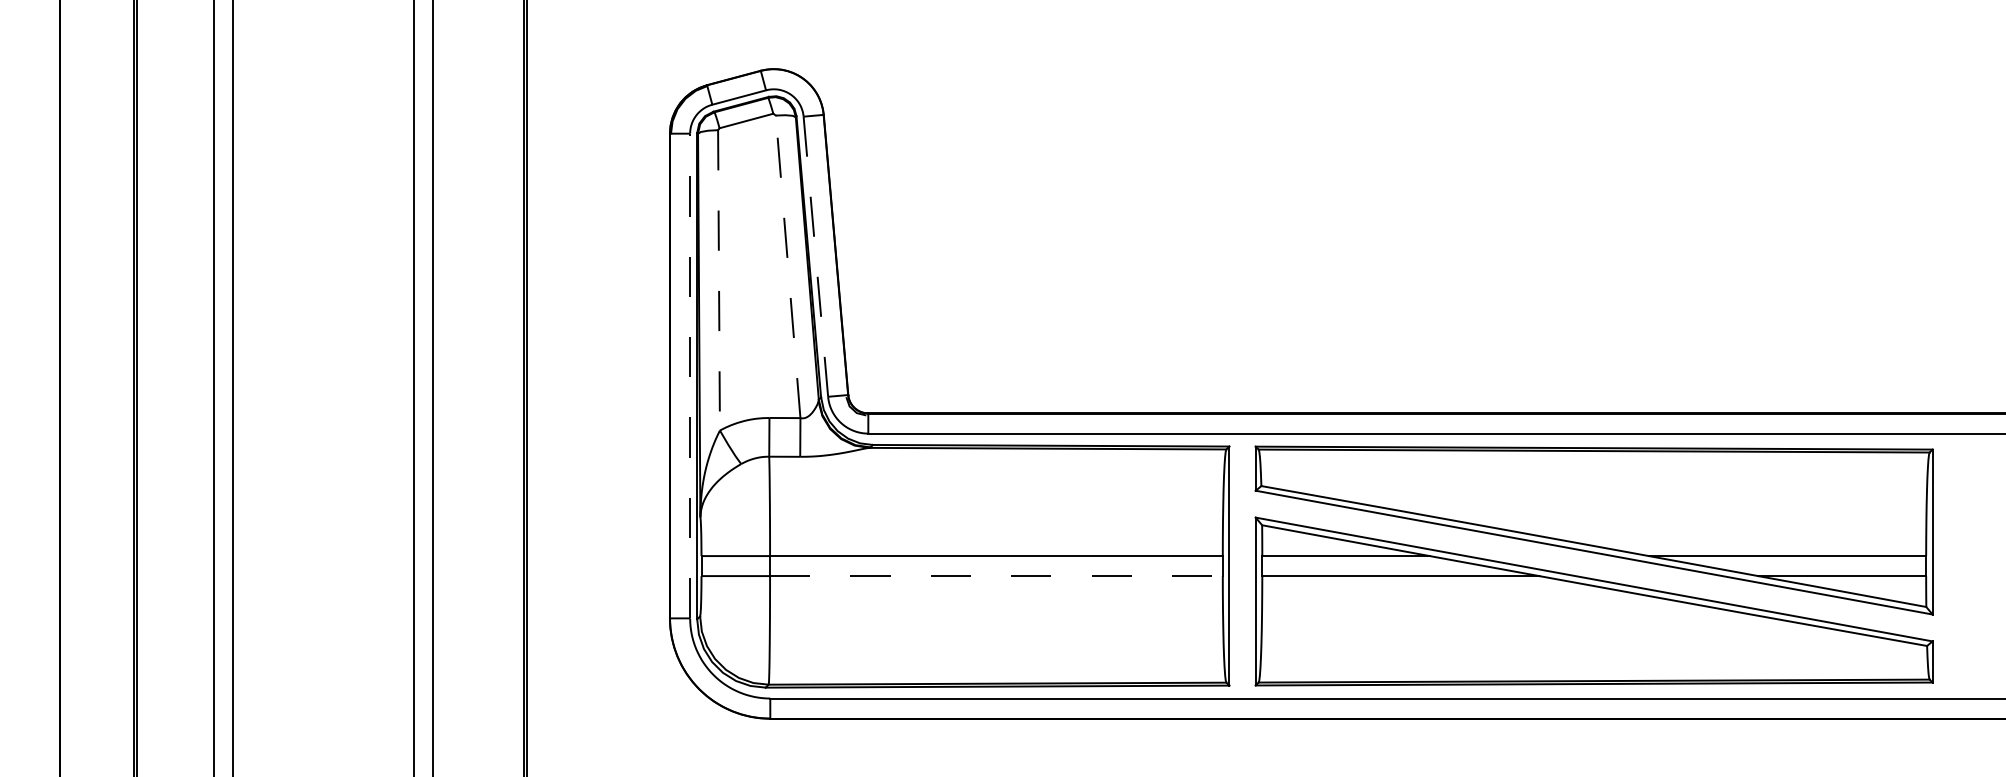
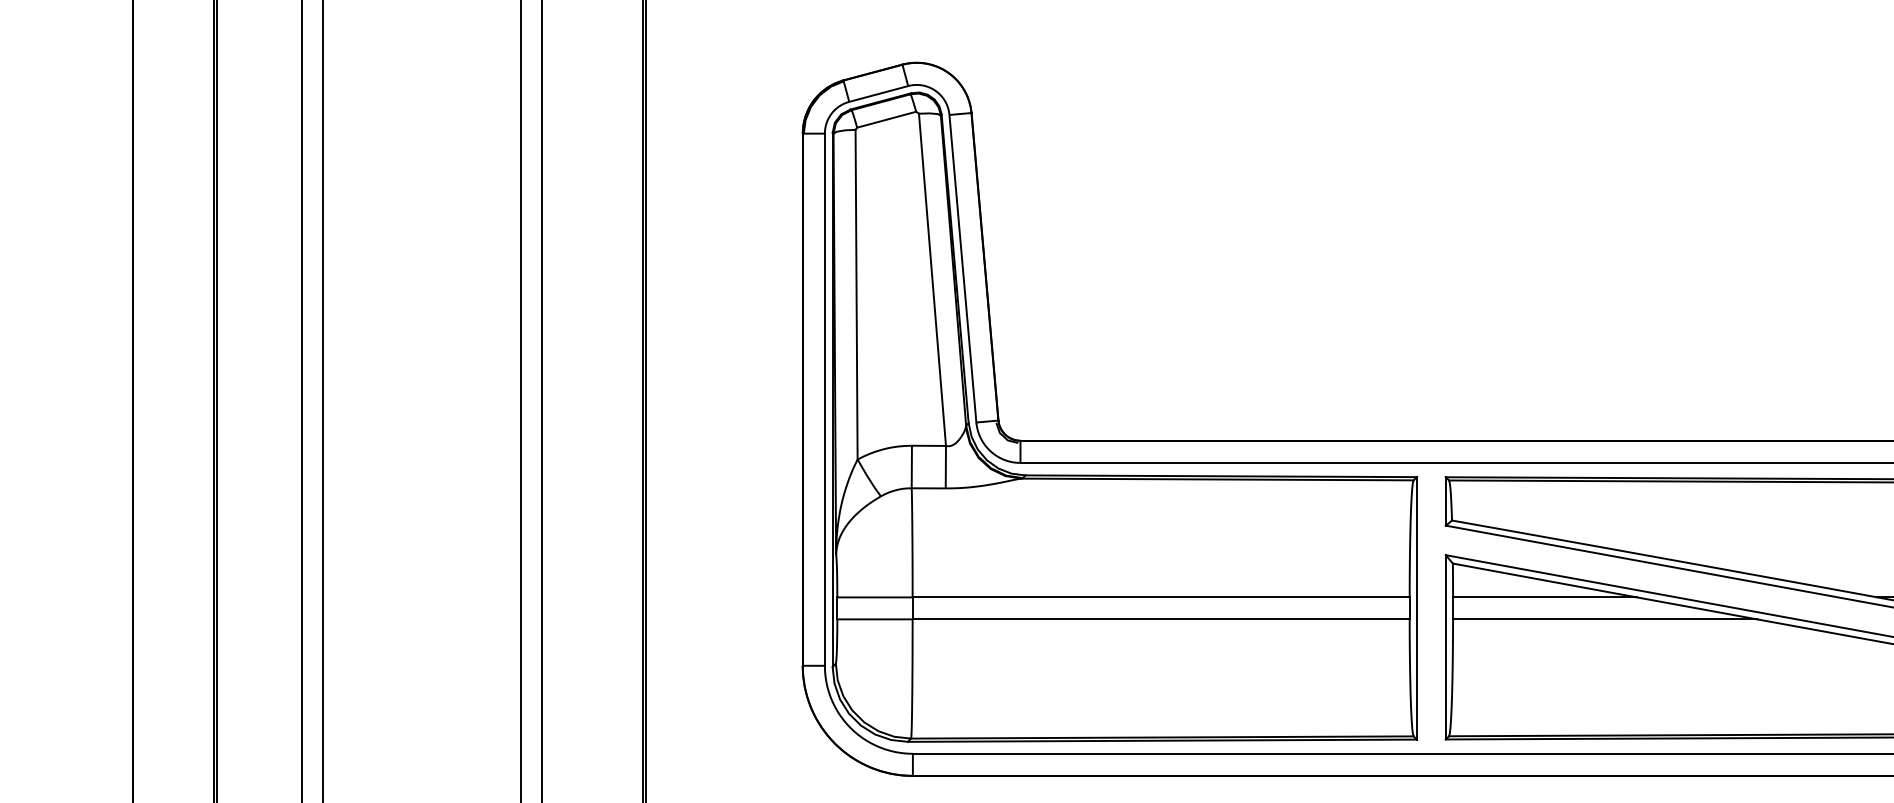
line: (815, 256) -> (962, 268), dashed -> solid
line: (788, 266) -> (932, 279), dashed -> solid
line: (719, 280) -> (857, 294), dashed -> solid
line: (690, 375) -> (825, 399), dashed -> solid
line: (996, 576) -> (1161, 619), dashed -> solid

